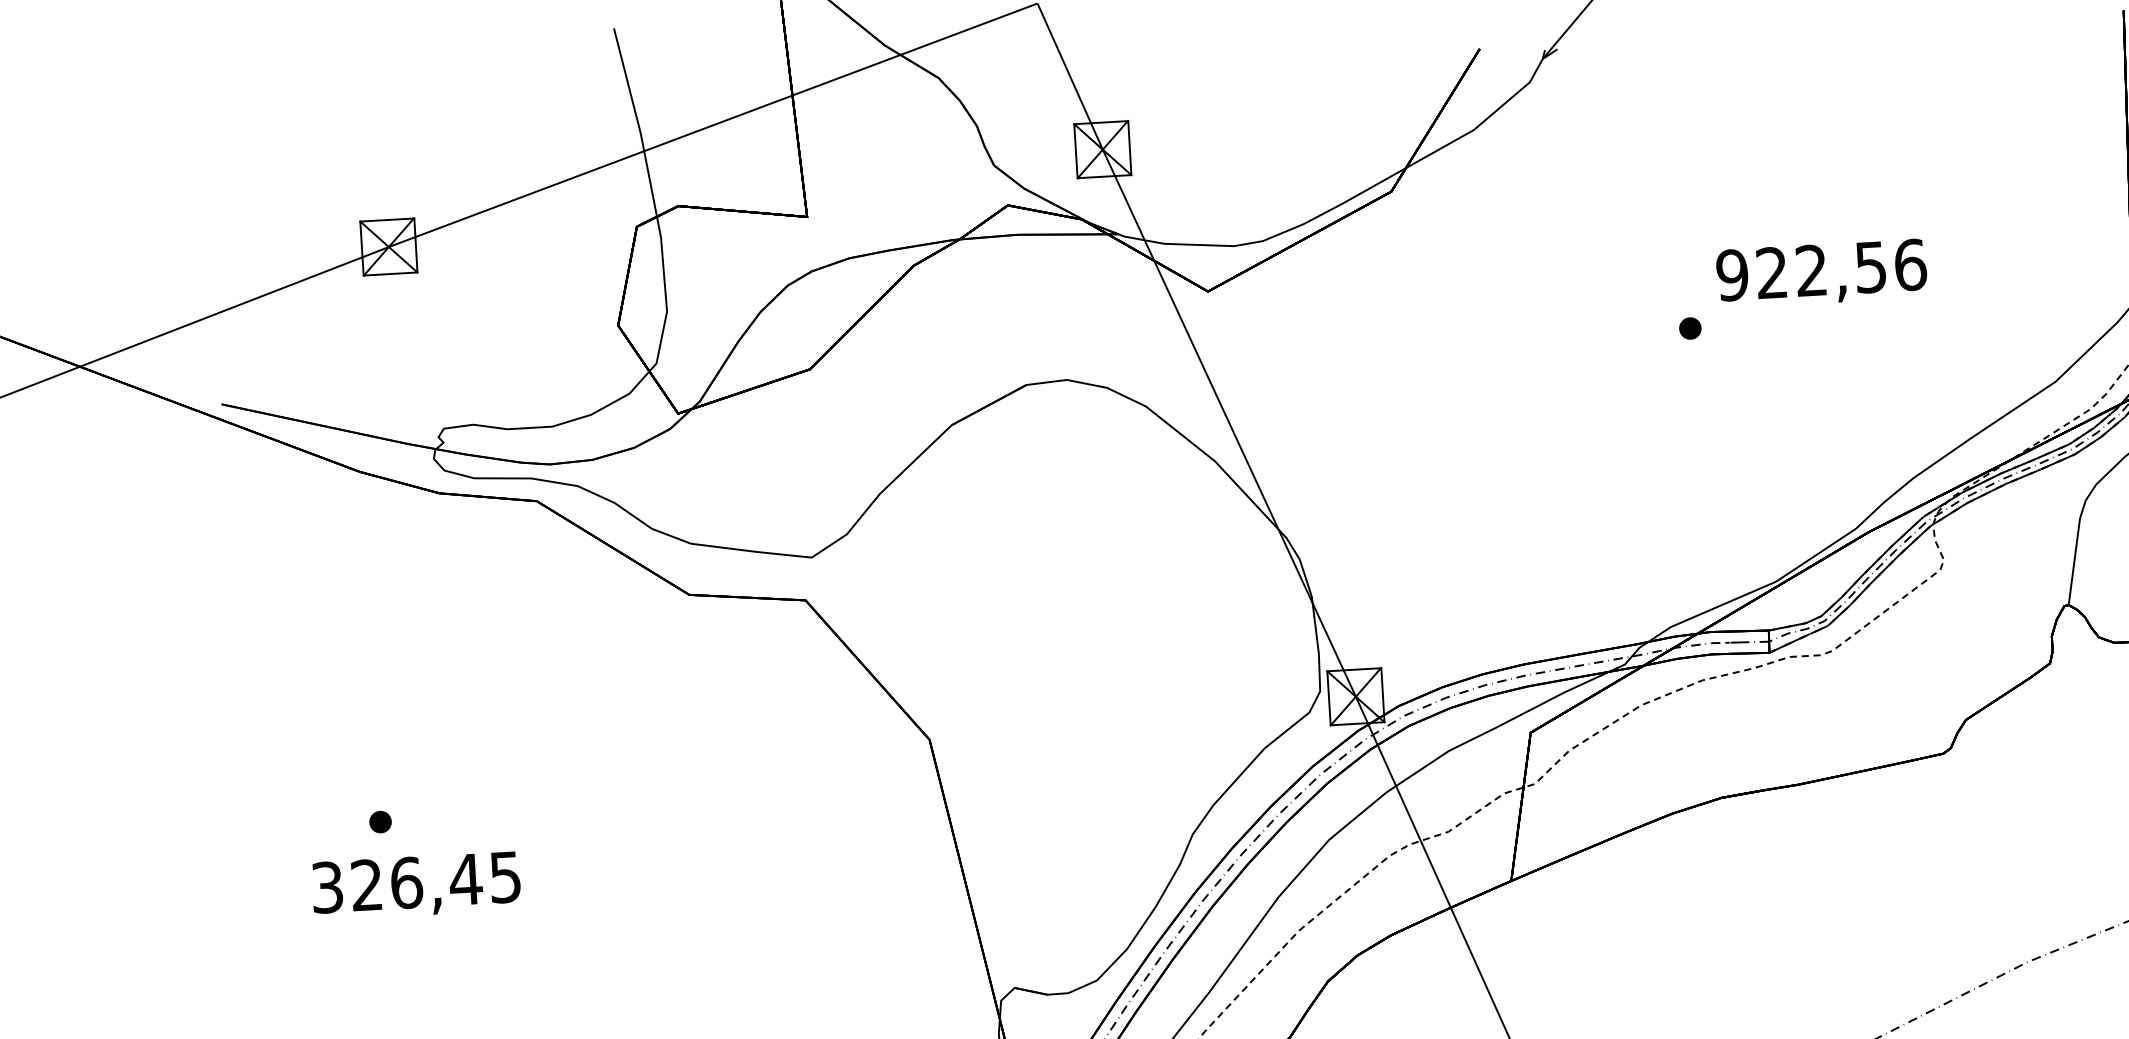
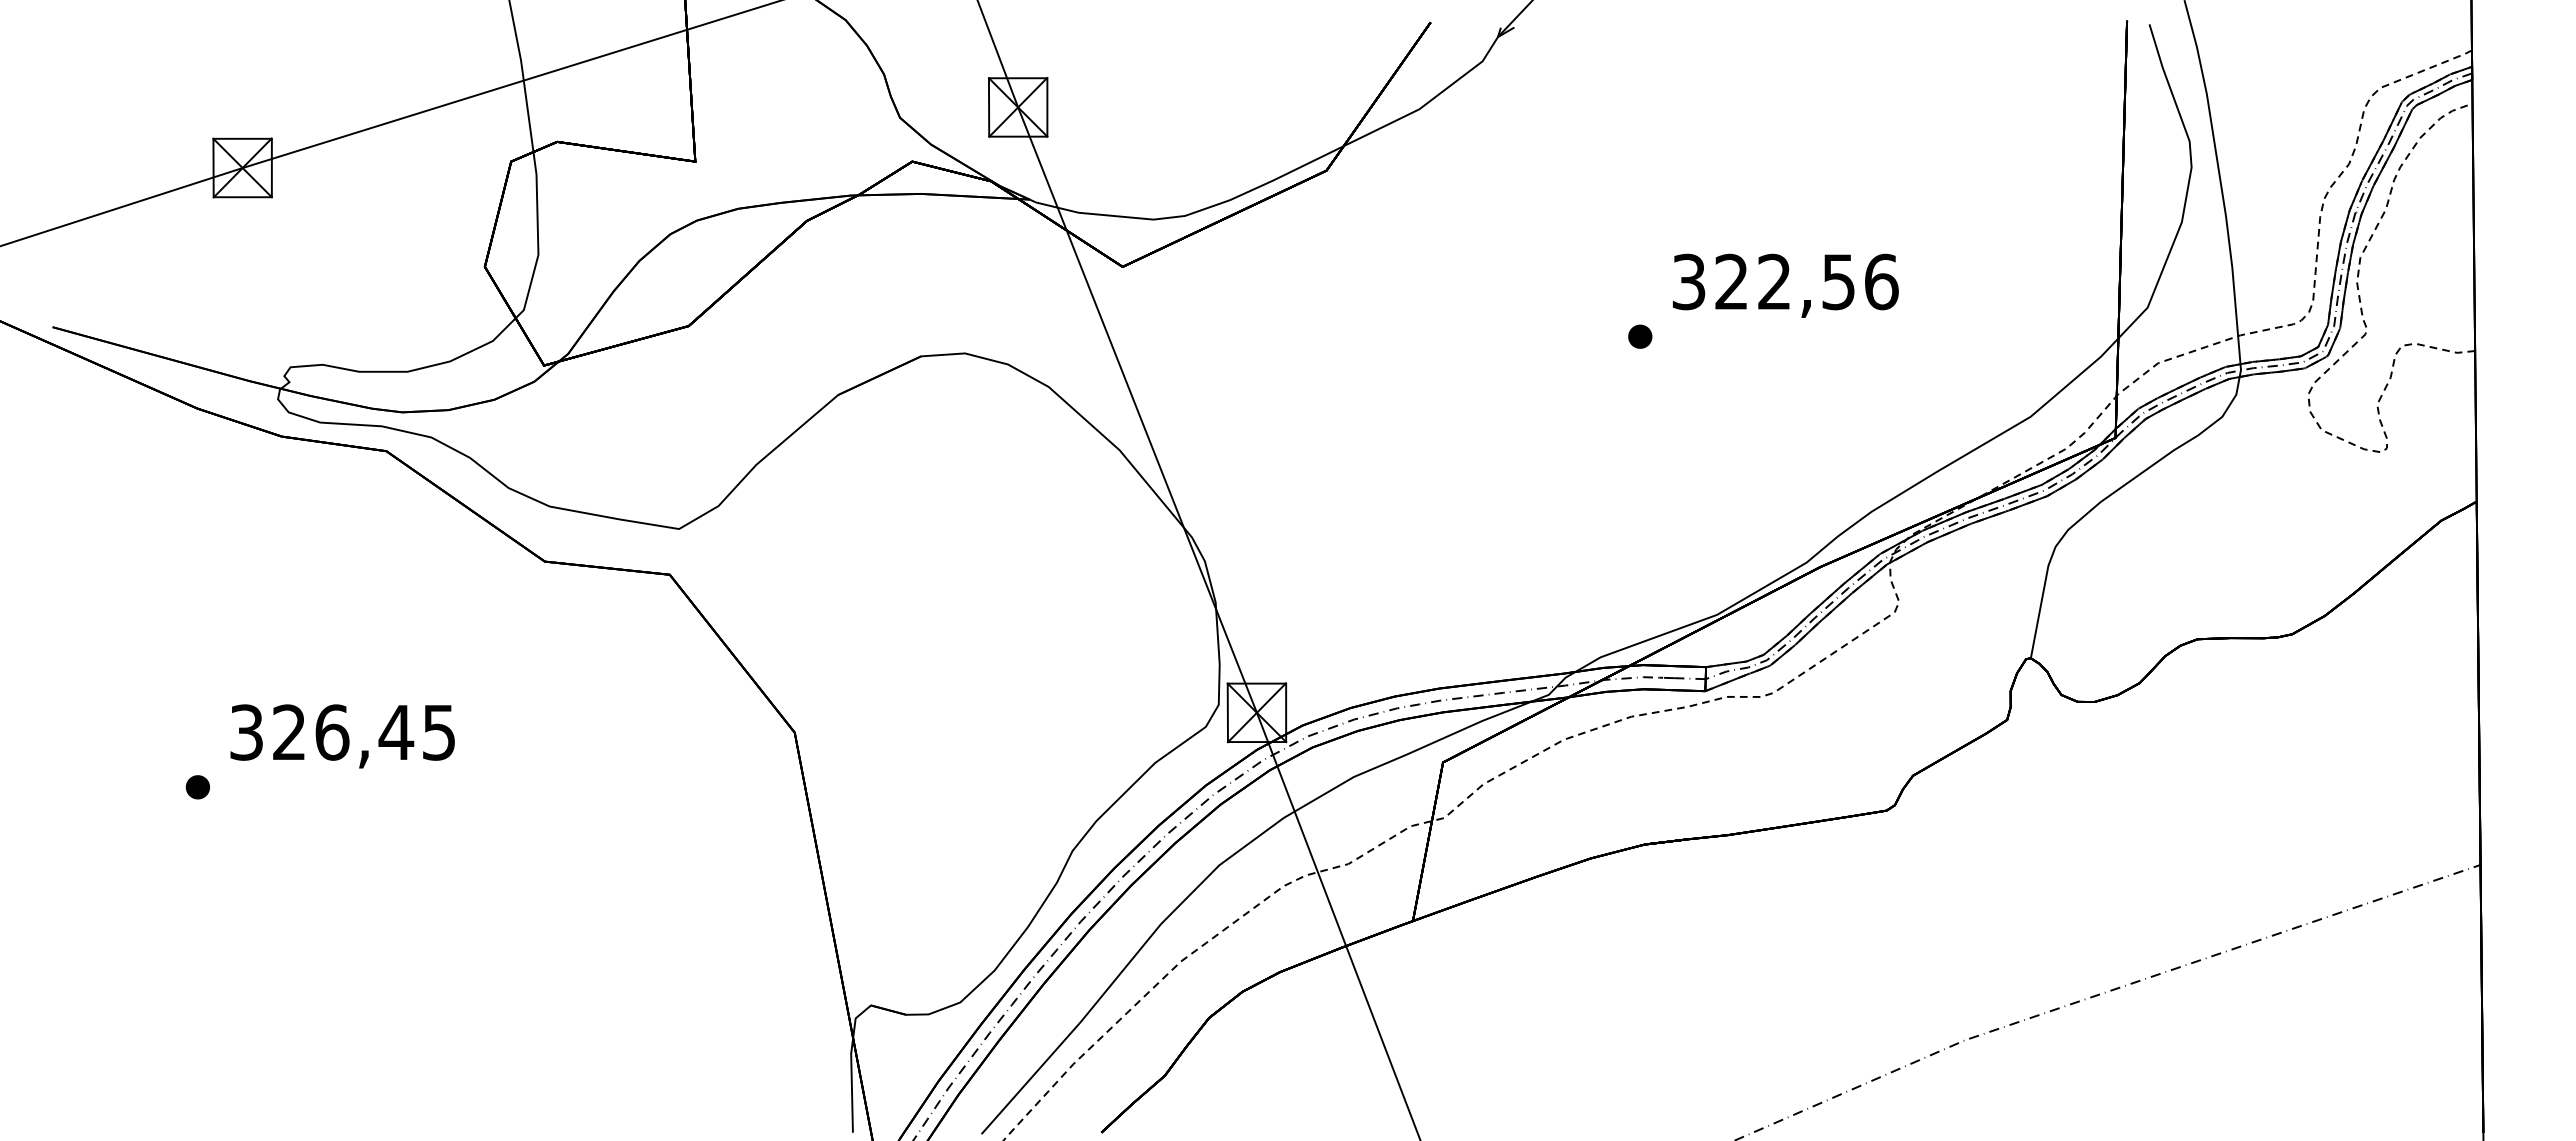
text: (1732, 274) -> (1688, 281), 922,56 -> 322,56
text: (416, 886) -> (342, 736), moved

